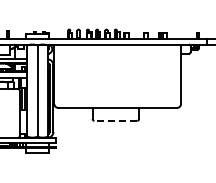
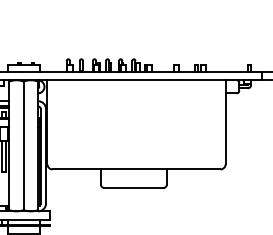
line: (115, 120) -> (133, 187), dashed -> solid

